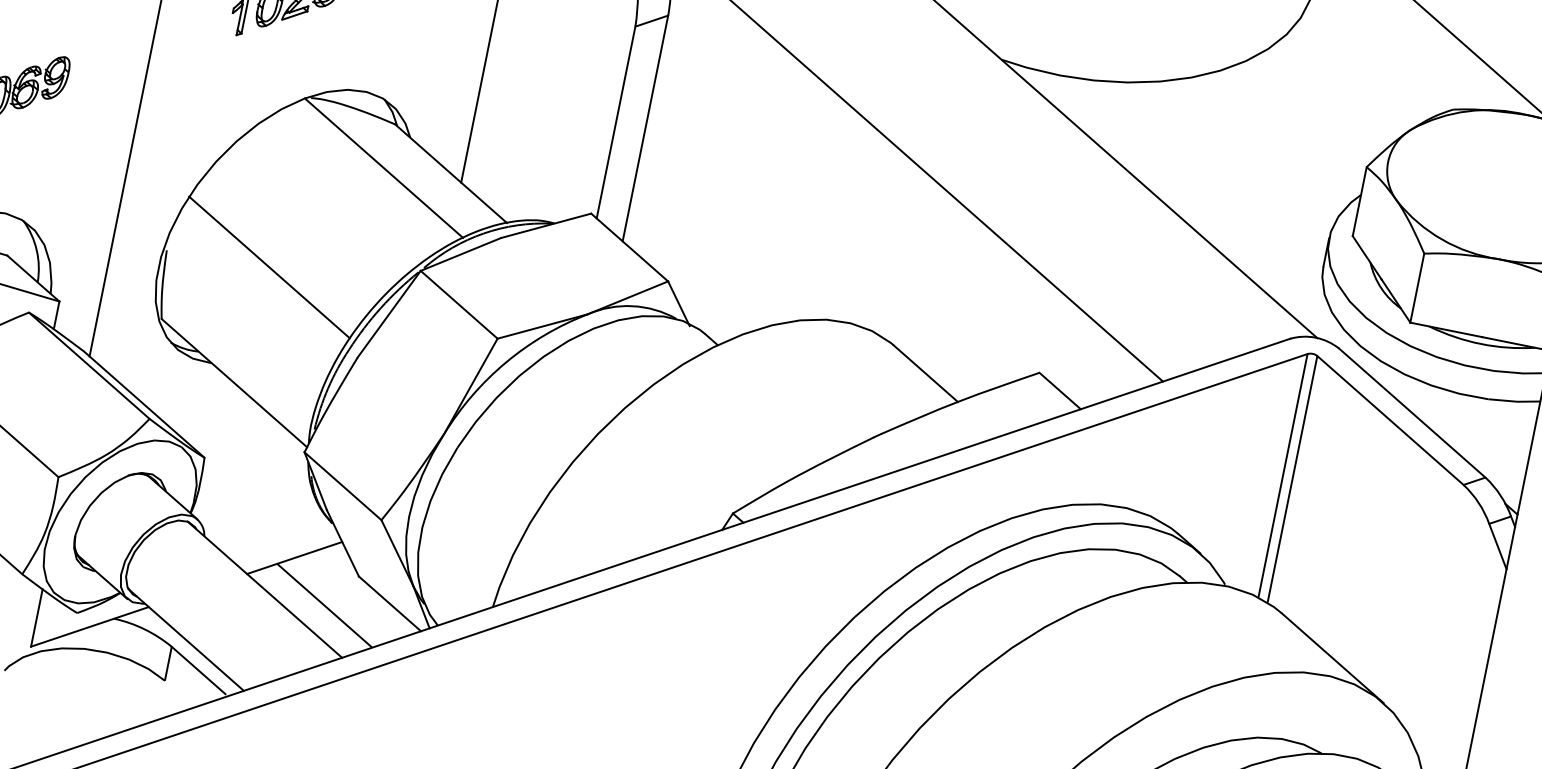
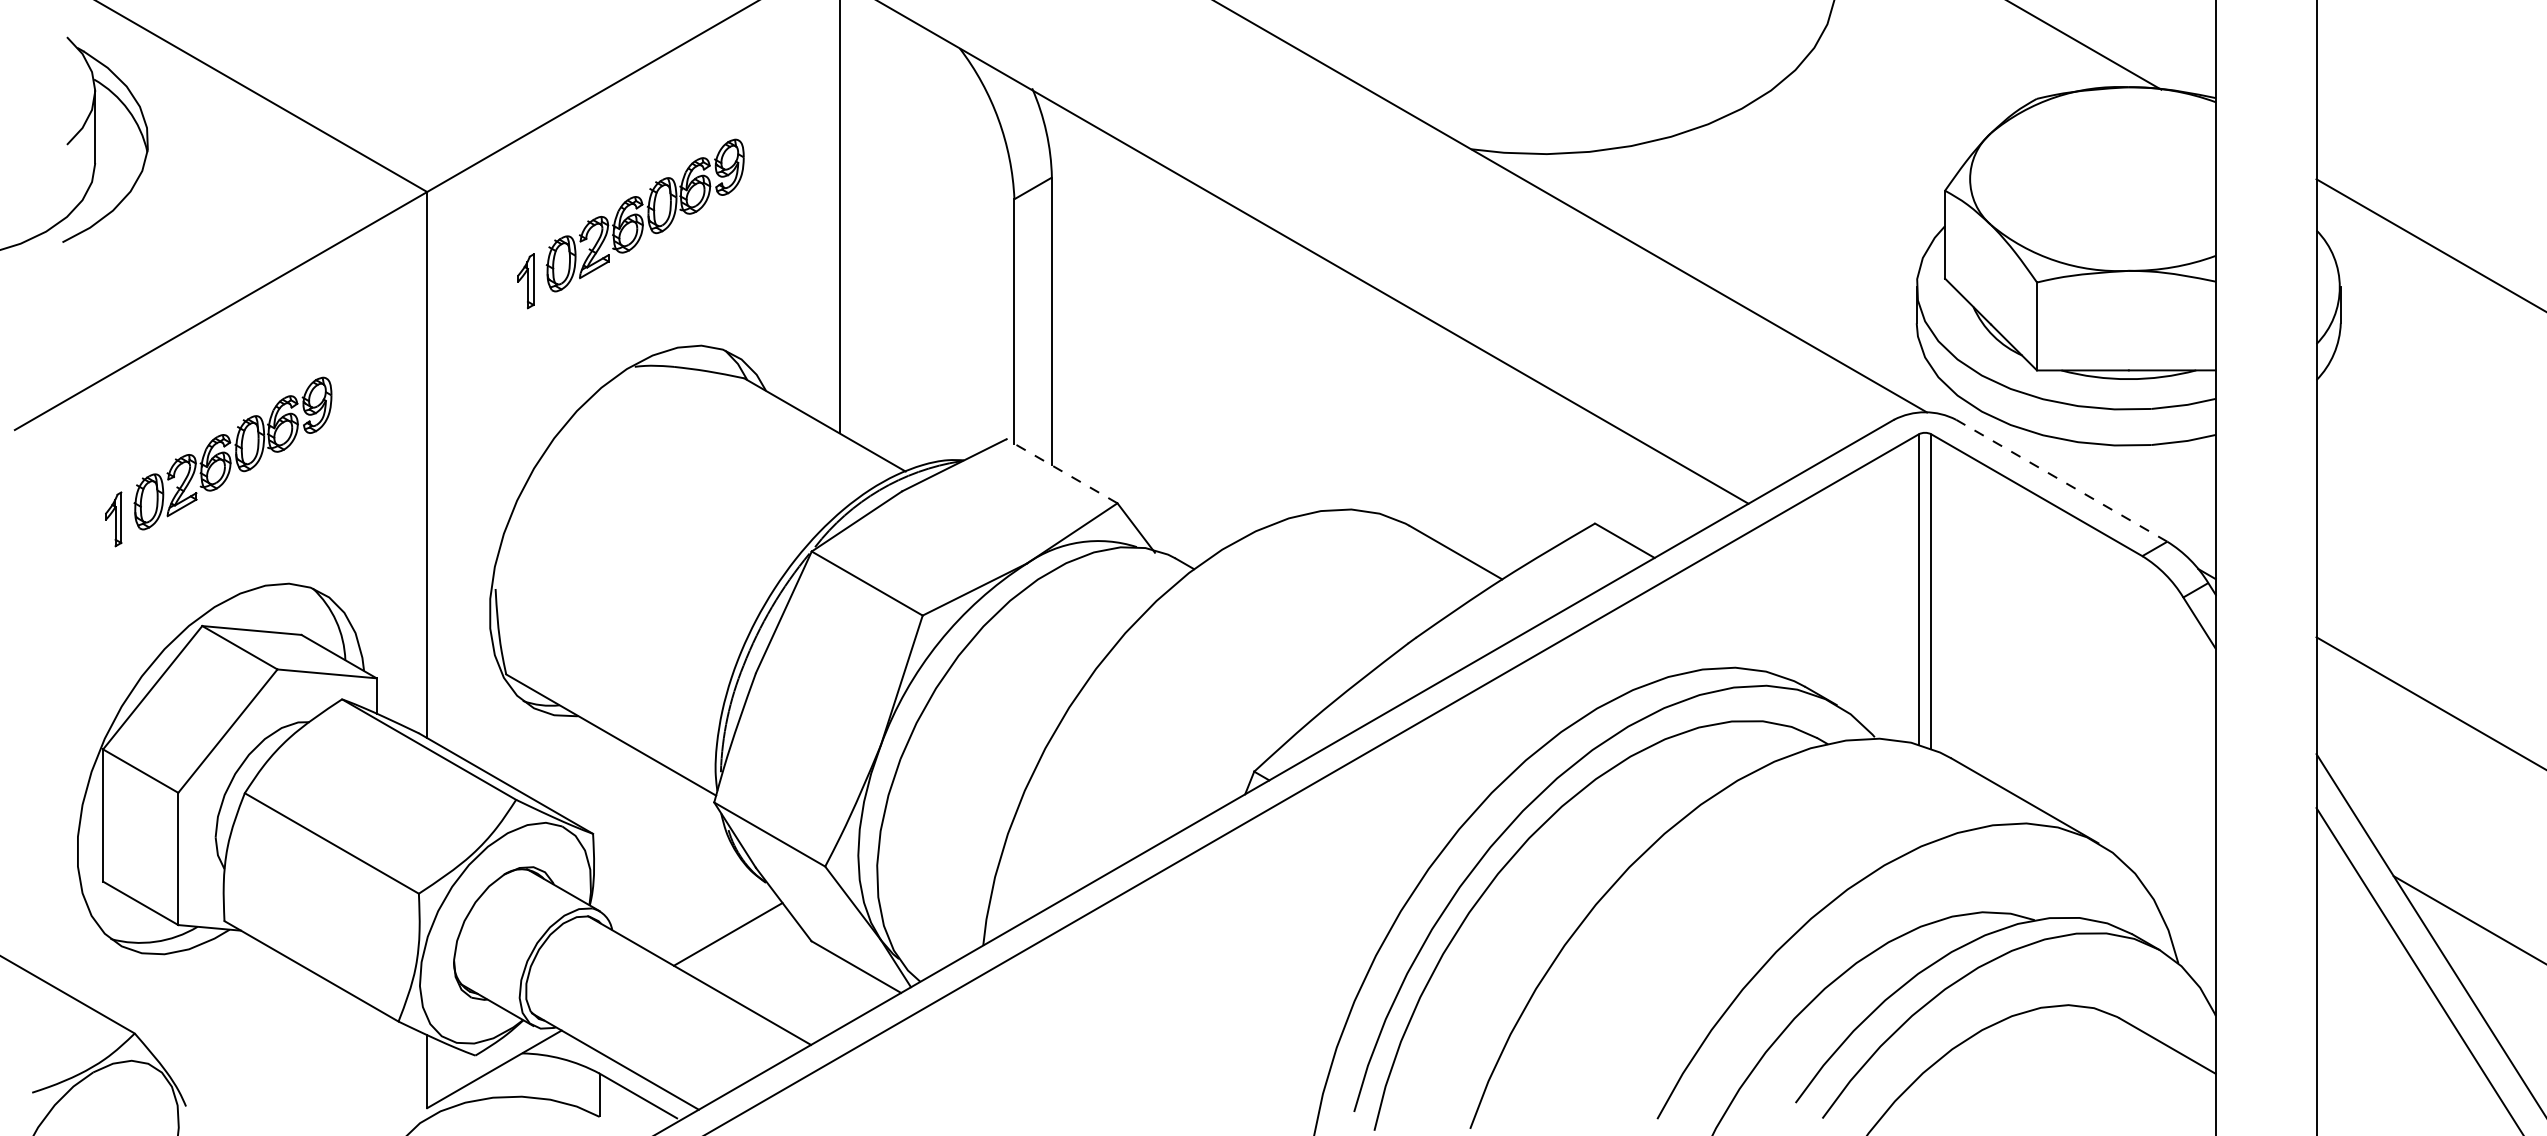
line: (384, 168) -> (741, 434), removed
line: (629, 247) -> (1061, 471), solid -> dashed
line: (269, 267) -> (625, 584), removed
line: (1412, 412) -> (2061, 480), solid -> dashed
line: (324, 605) -> (776, 985), removed

